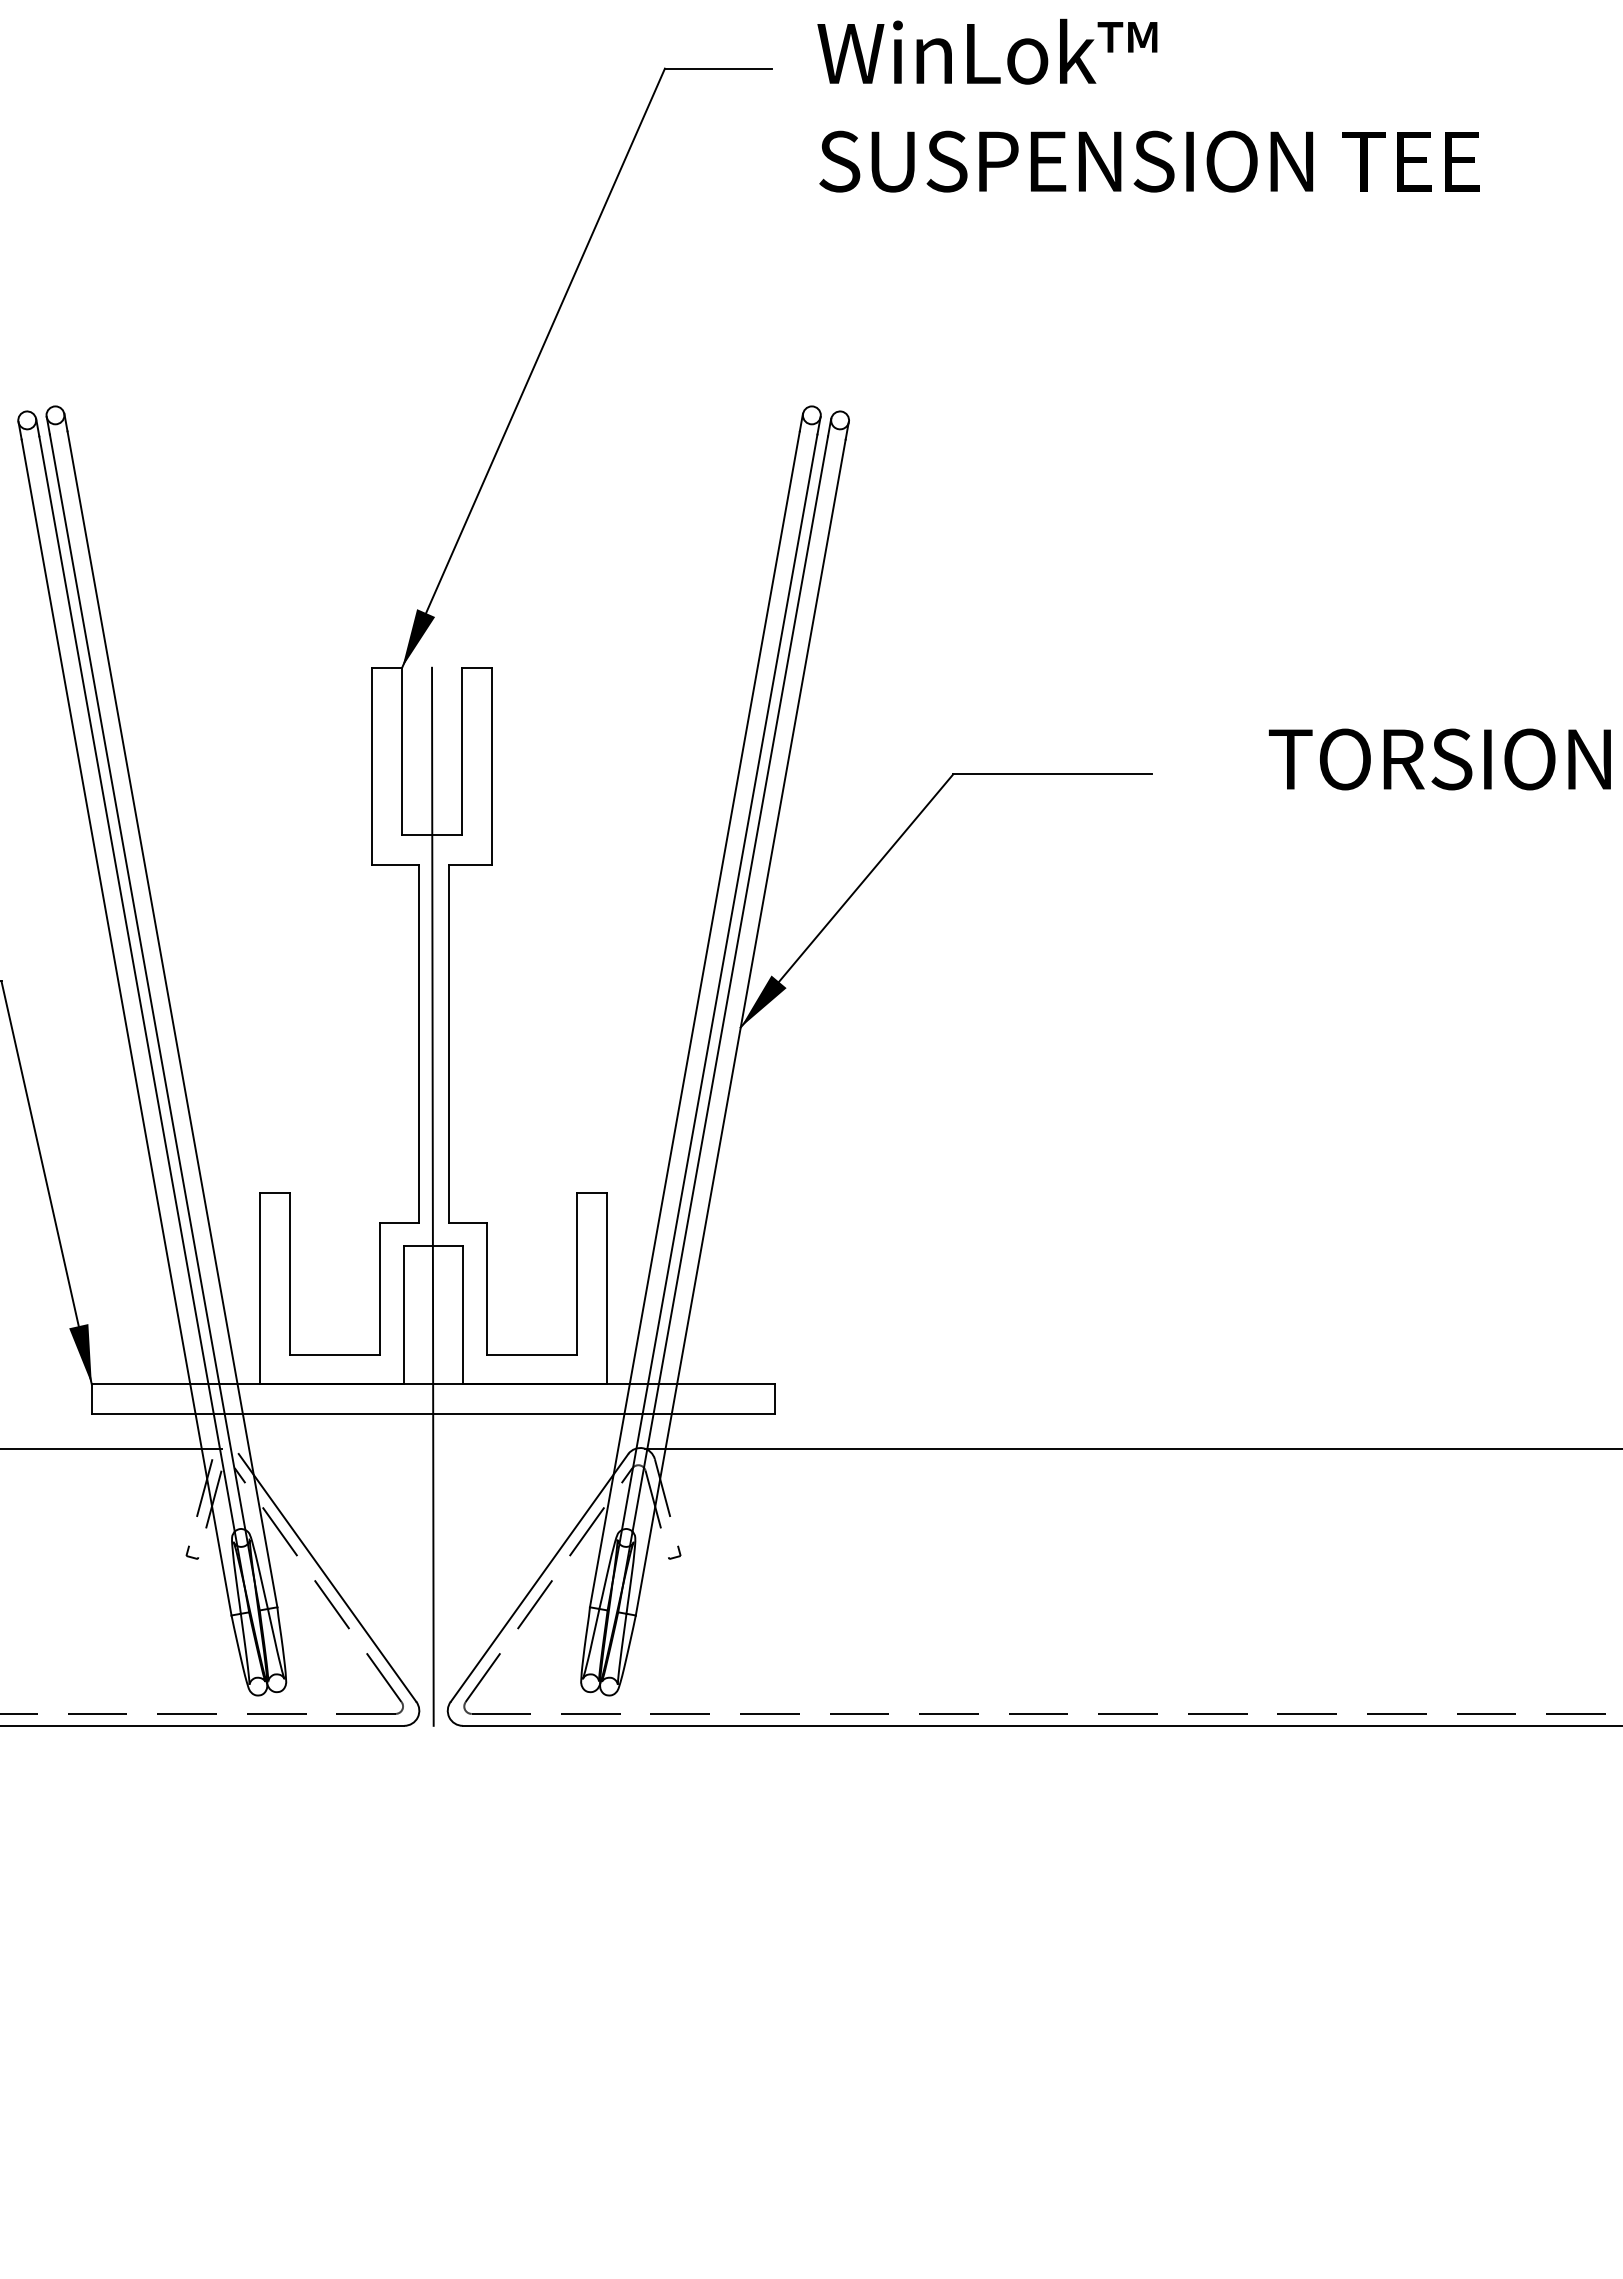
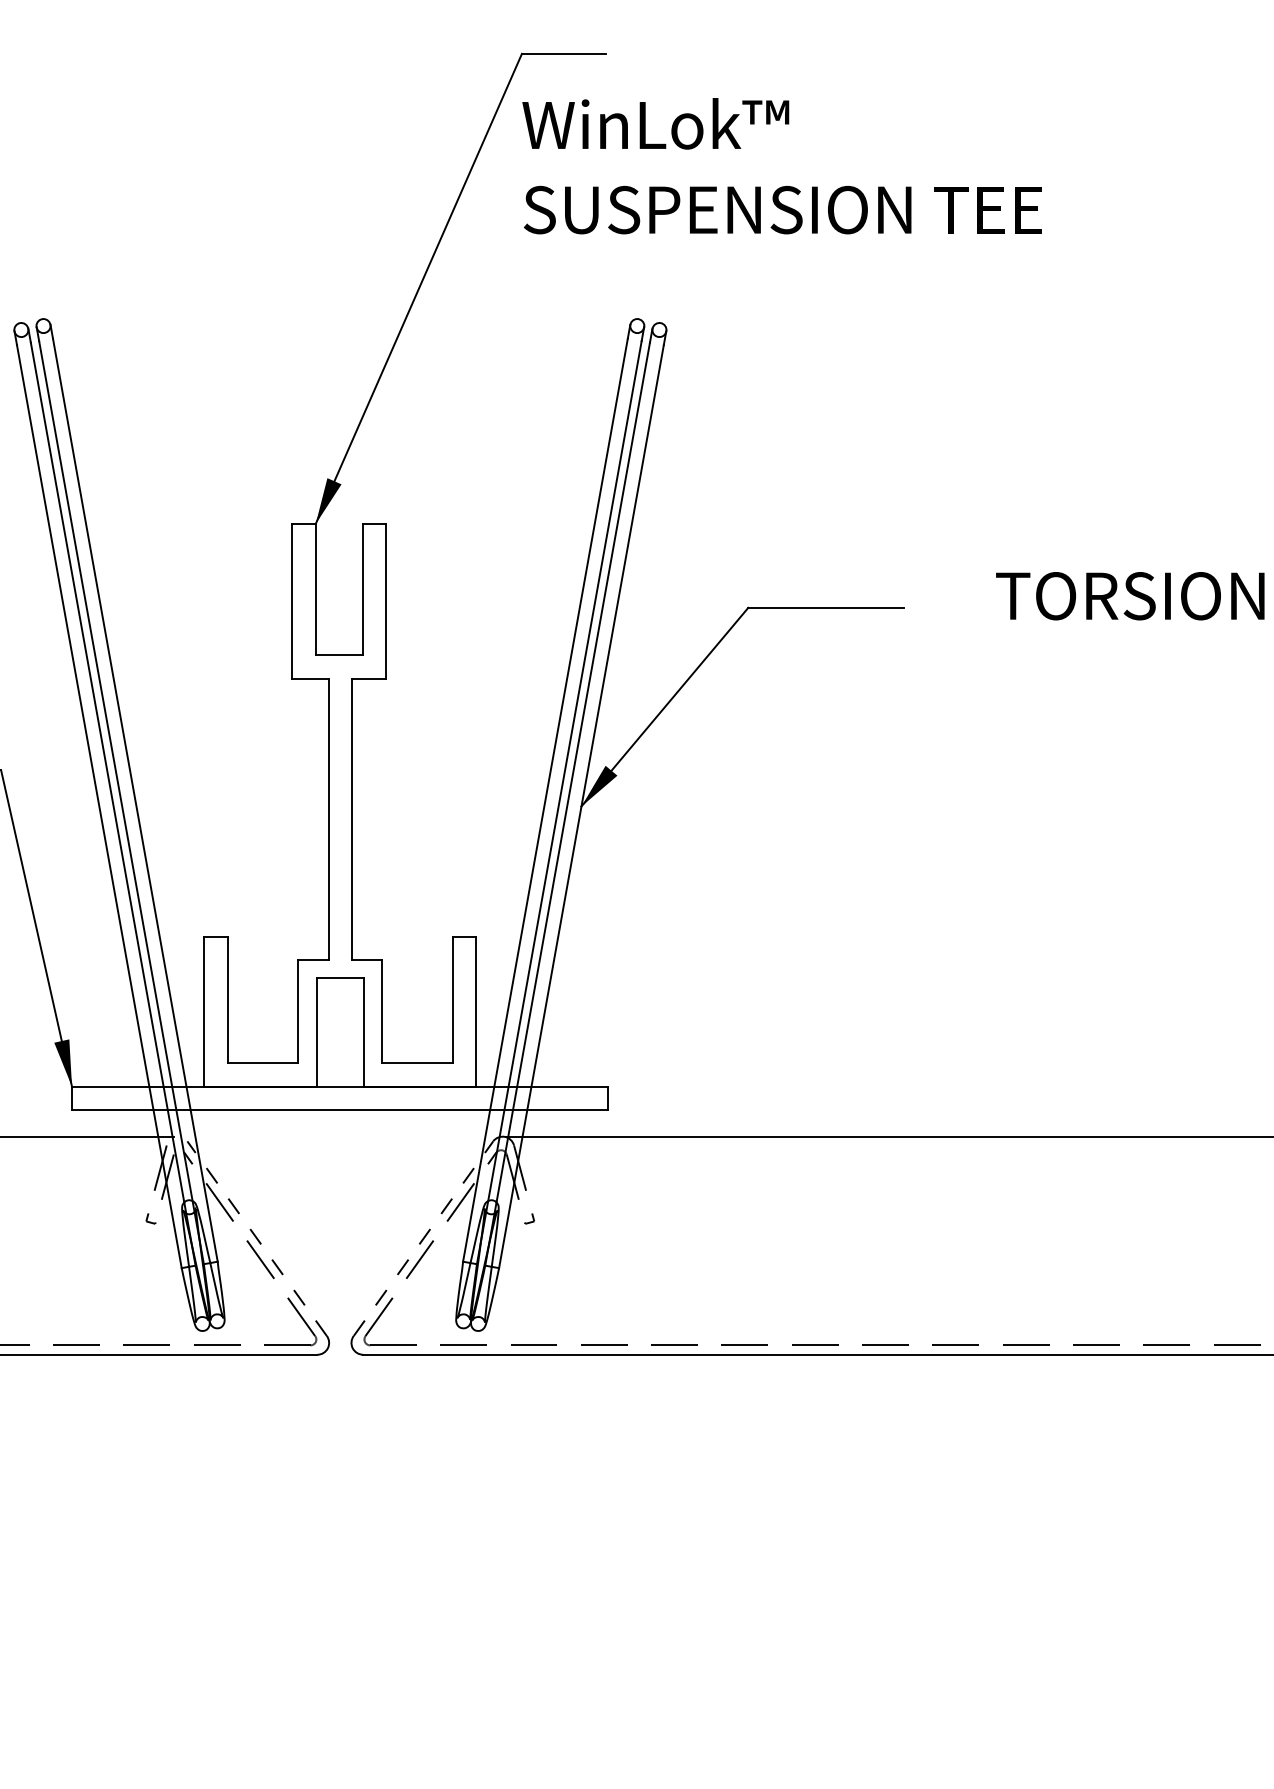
text: (1148, 105) -> (782, 166), moved
line: (432, 1196) -> (339, 939), removed
line: (327, 1577) -> (257, 1238), solid -> dashed
line: (539, 1577) -> (423, 1238), solid -> dashed

